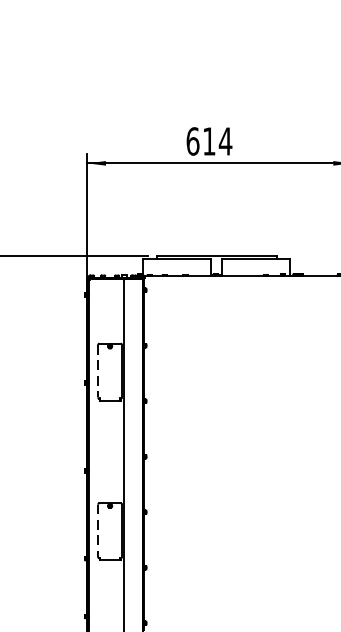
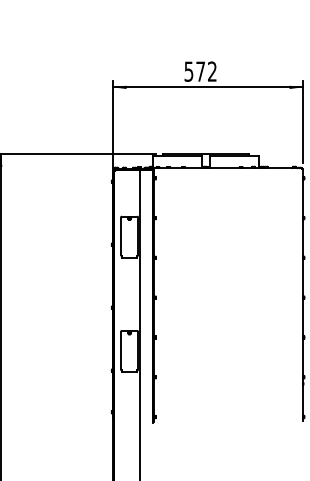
text: (209, 141) -> (200, 71), 614 -> 572
line: (97, 371) -> (120, 236), dashed -> solid
line: (97, 530) -> (120, 350), dashed -> solid

